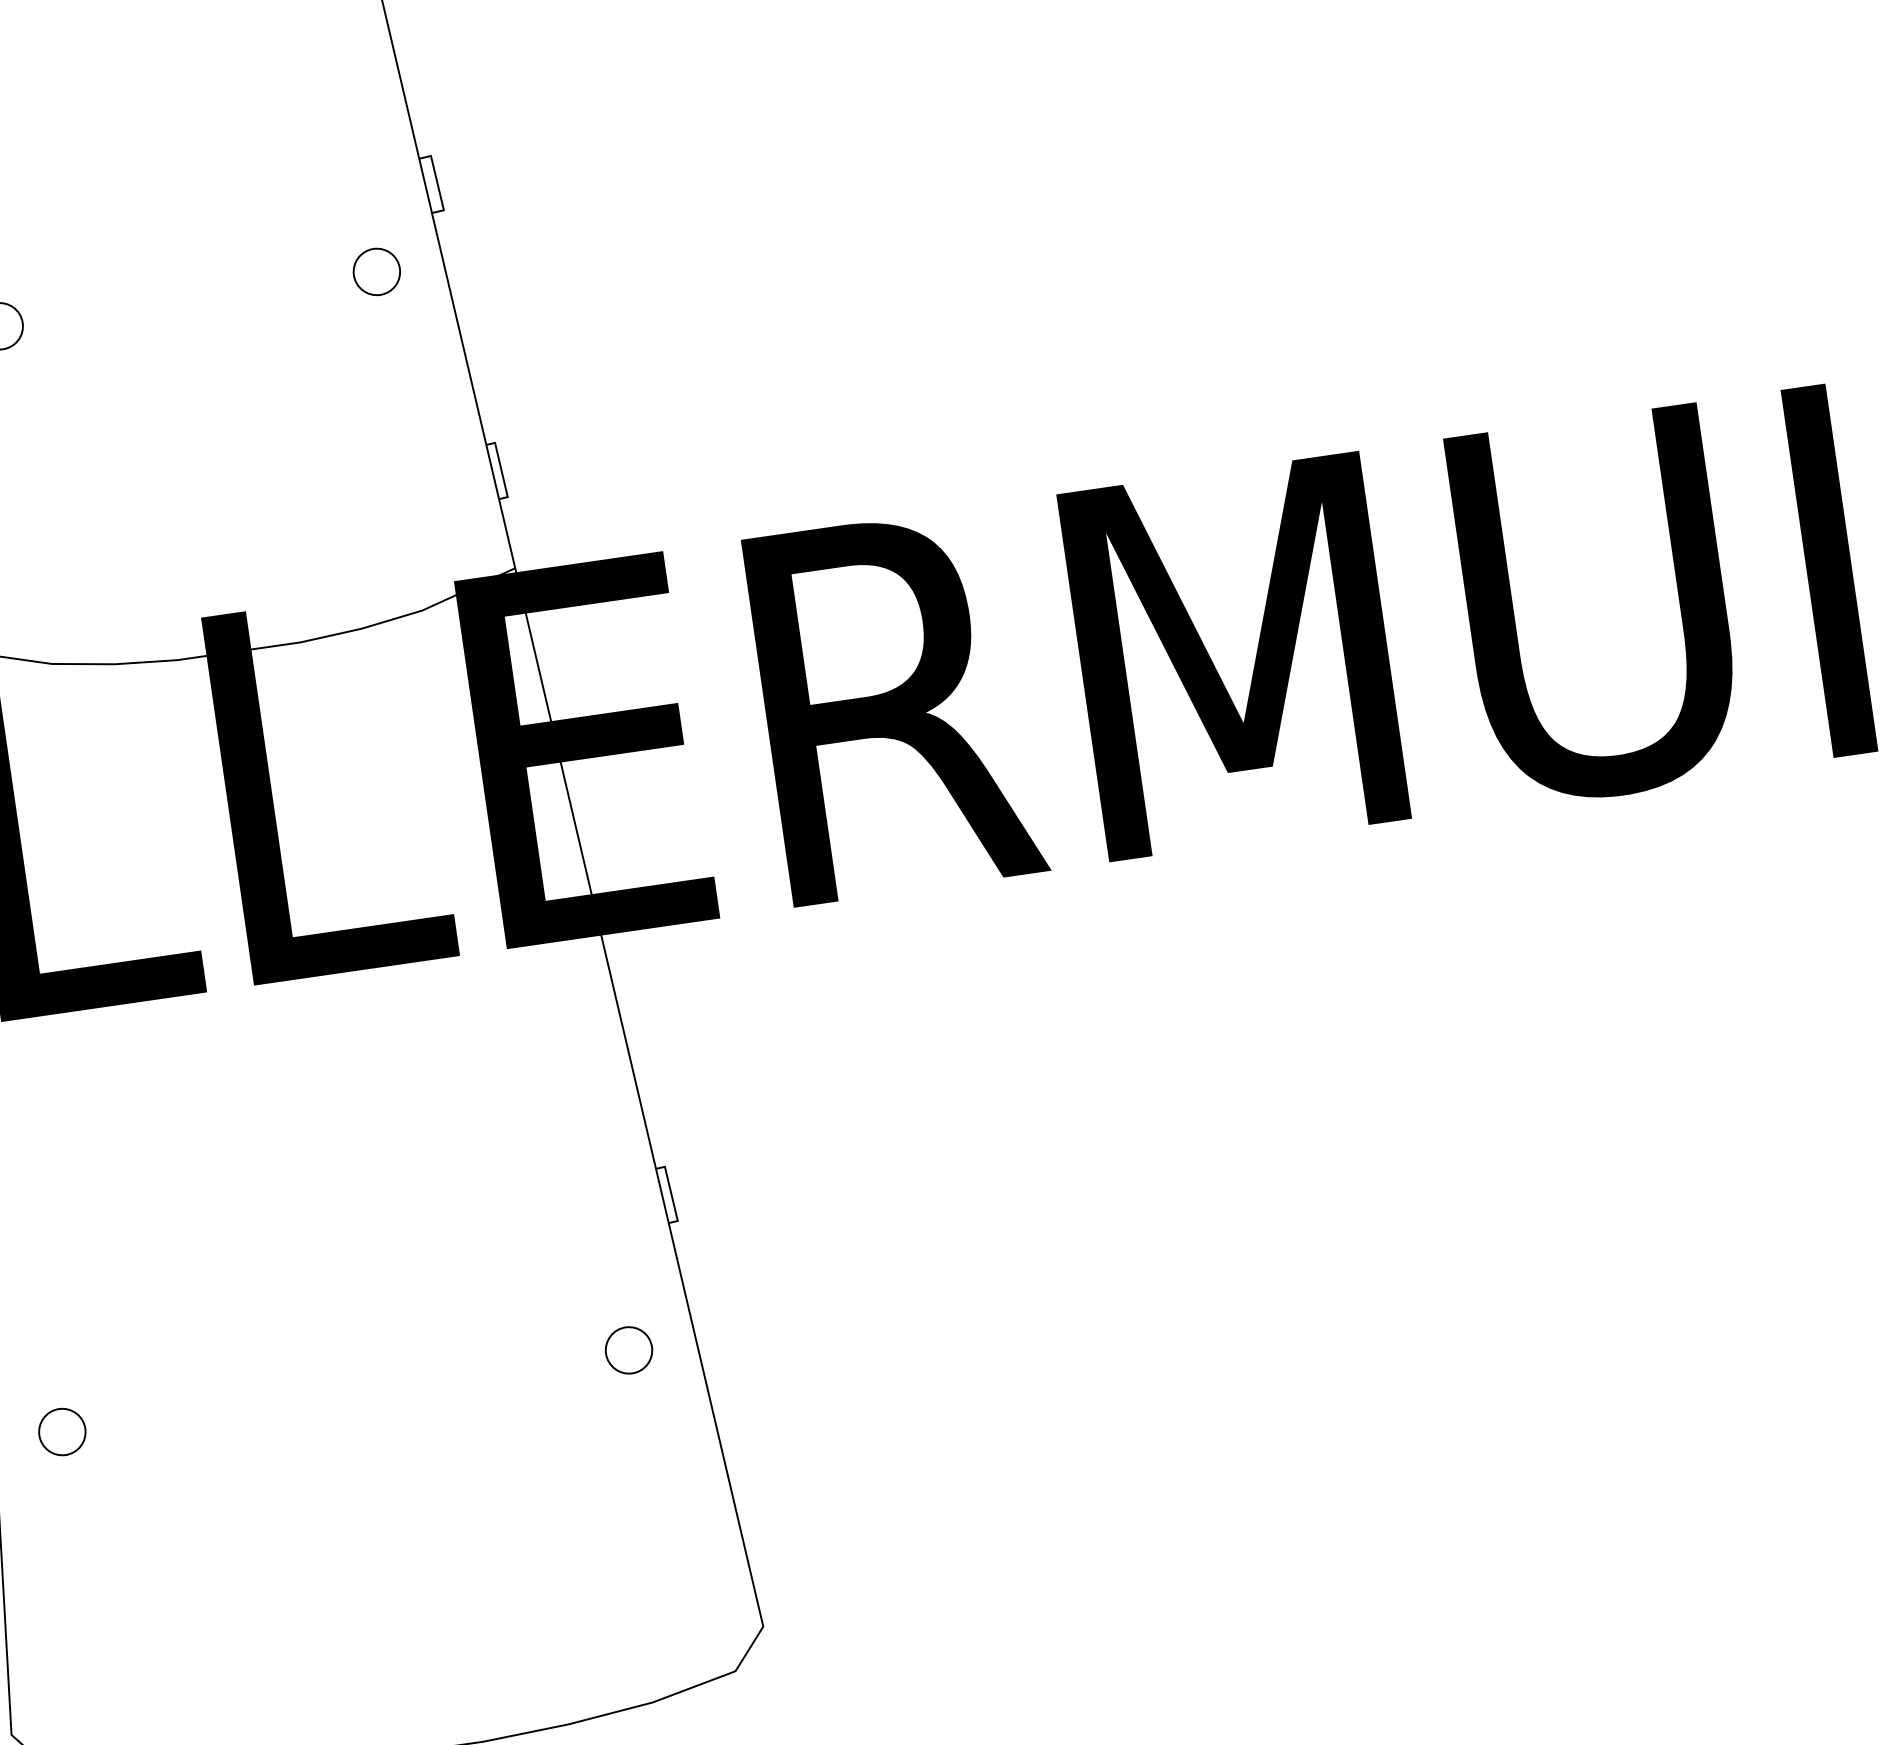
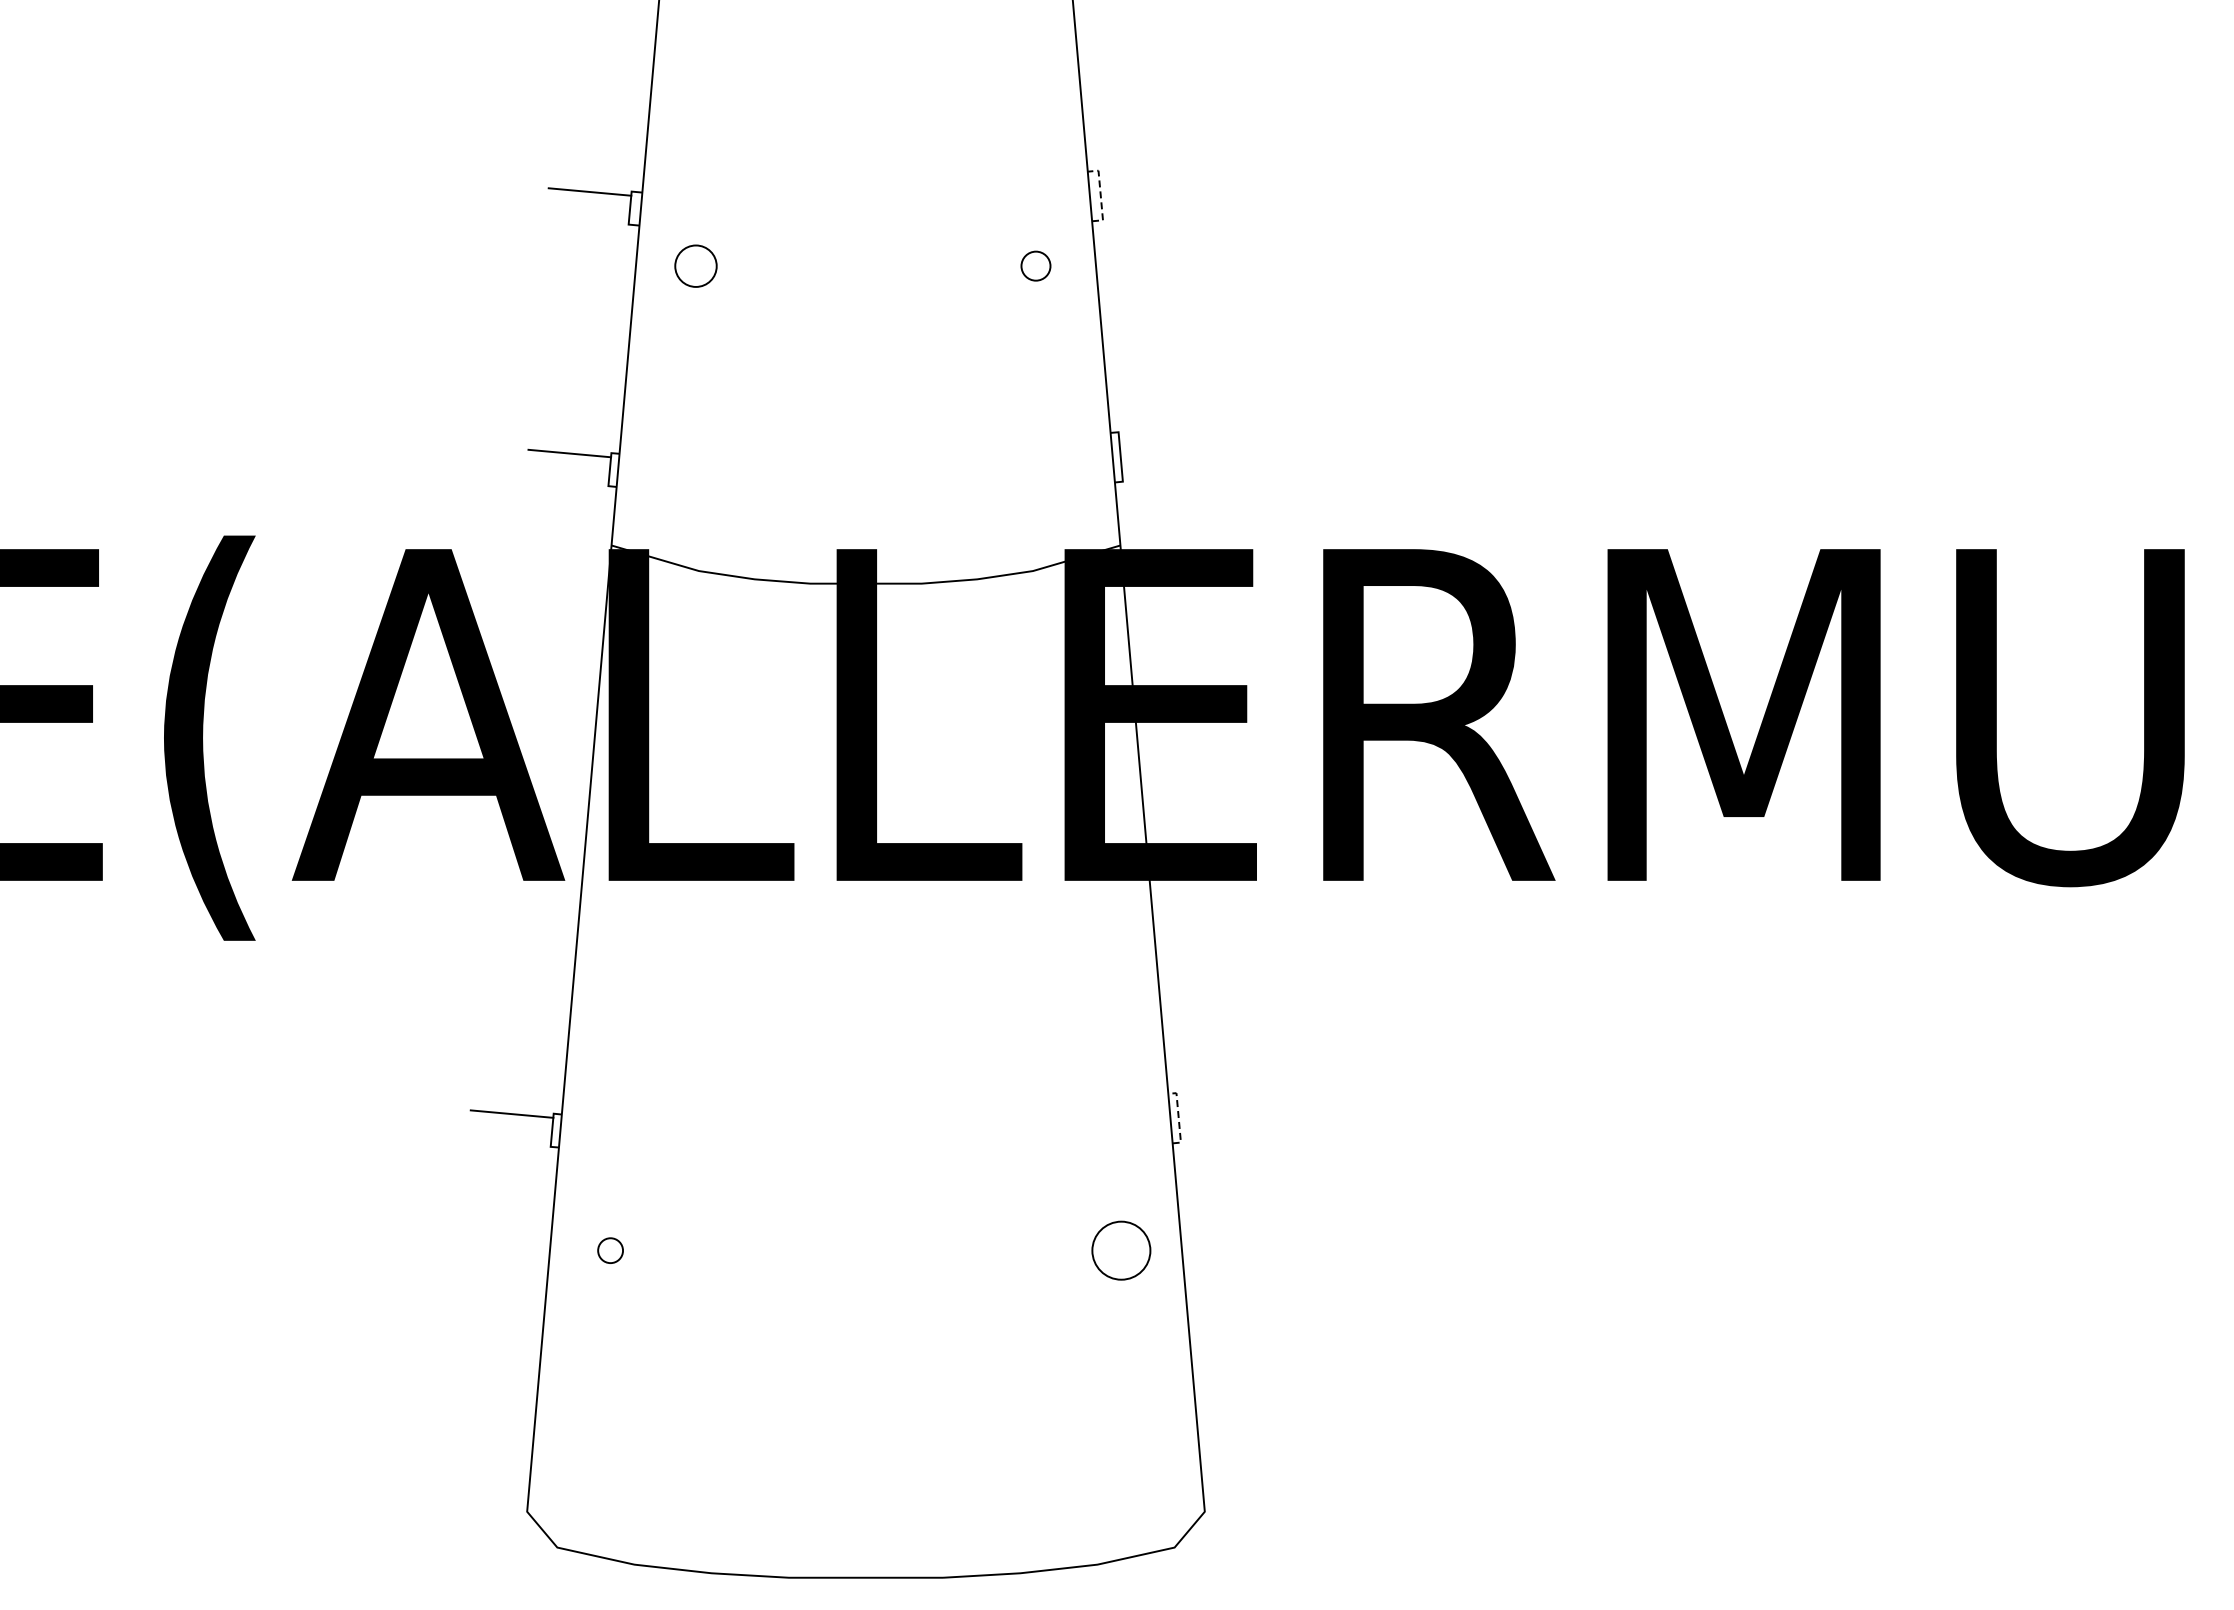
line: (437, 183) -> (1100, 195), solid -> dashed
circle: (376, 271) -> (1035, 265), size x0.7
line: (671, 1193) -> (1178, 1117), solid -> dashed
circle: (629, 1350) -> (1121, 1250), size x1.4
circle: (62, 1431) -> (610, 1250), size x0.6

